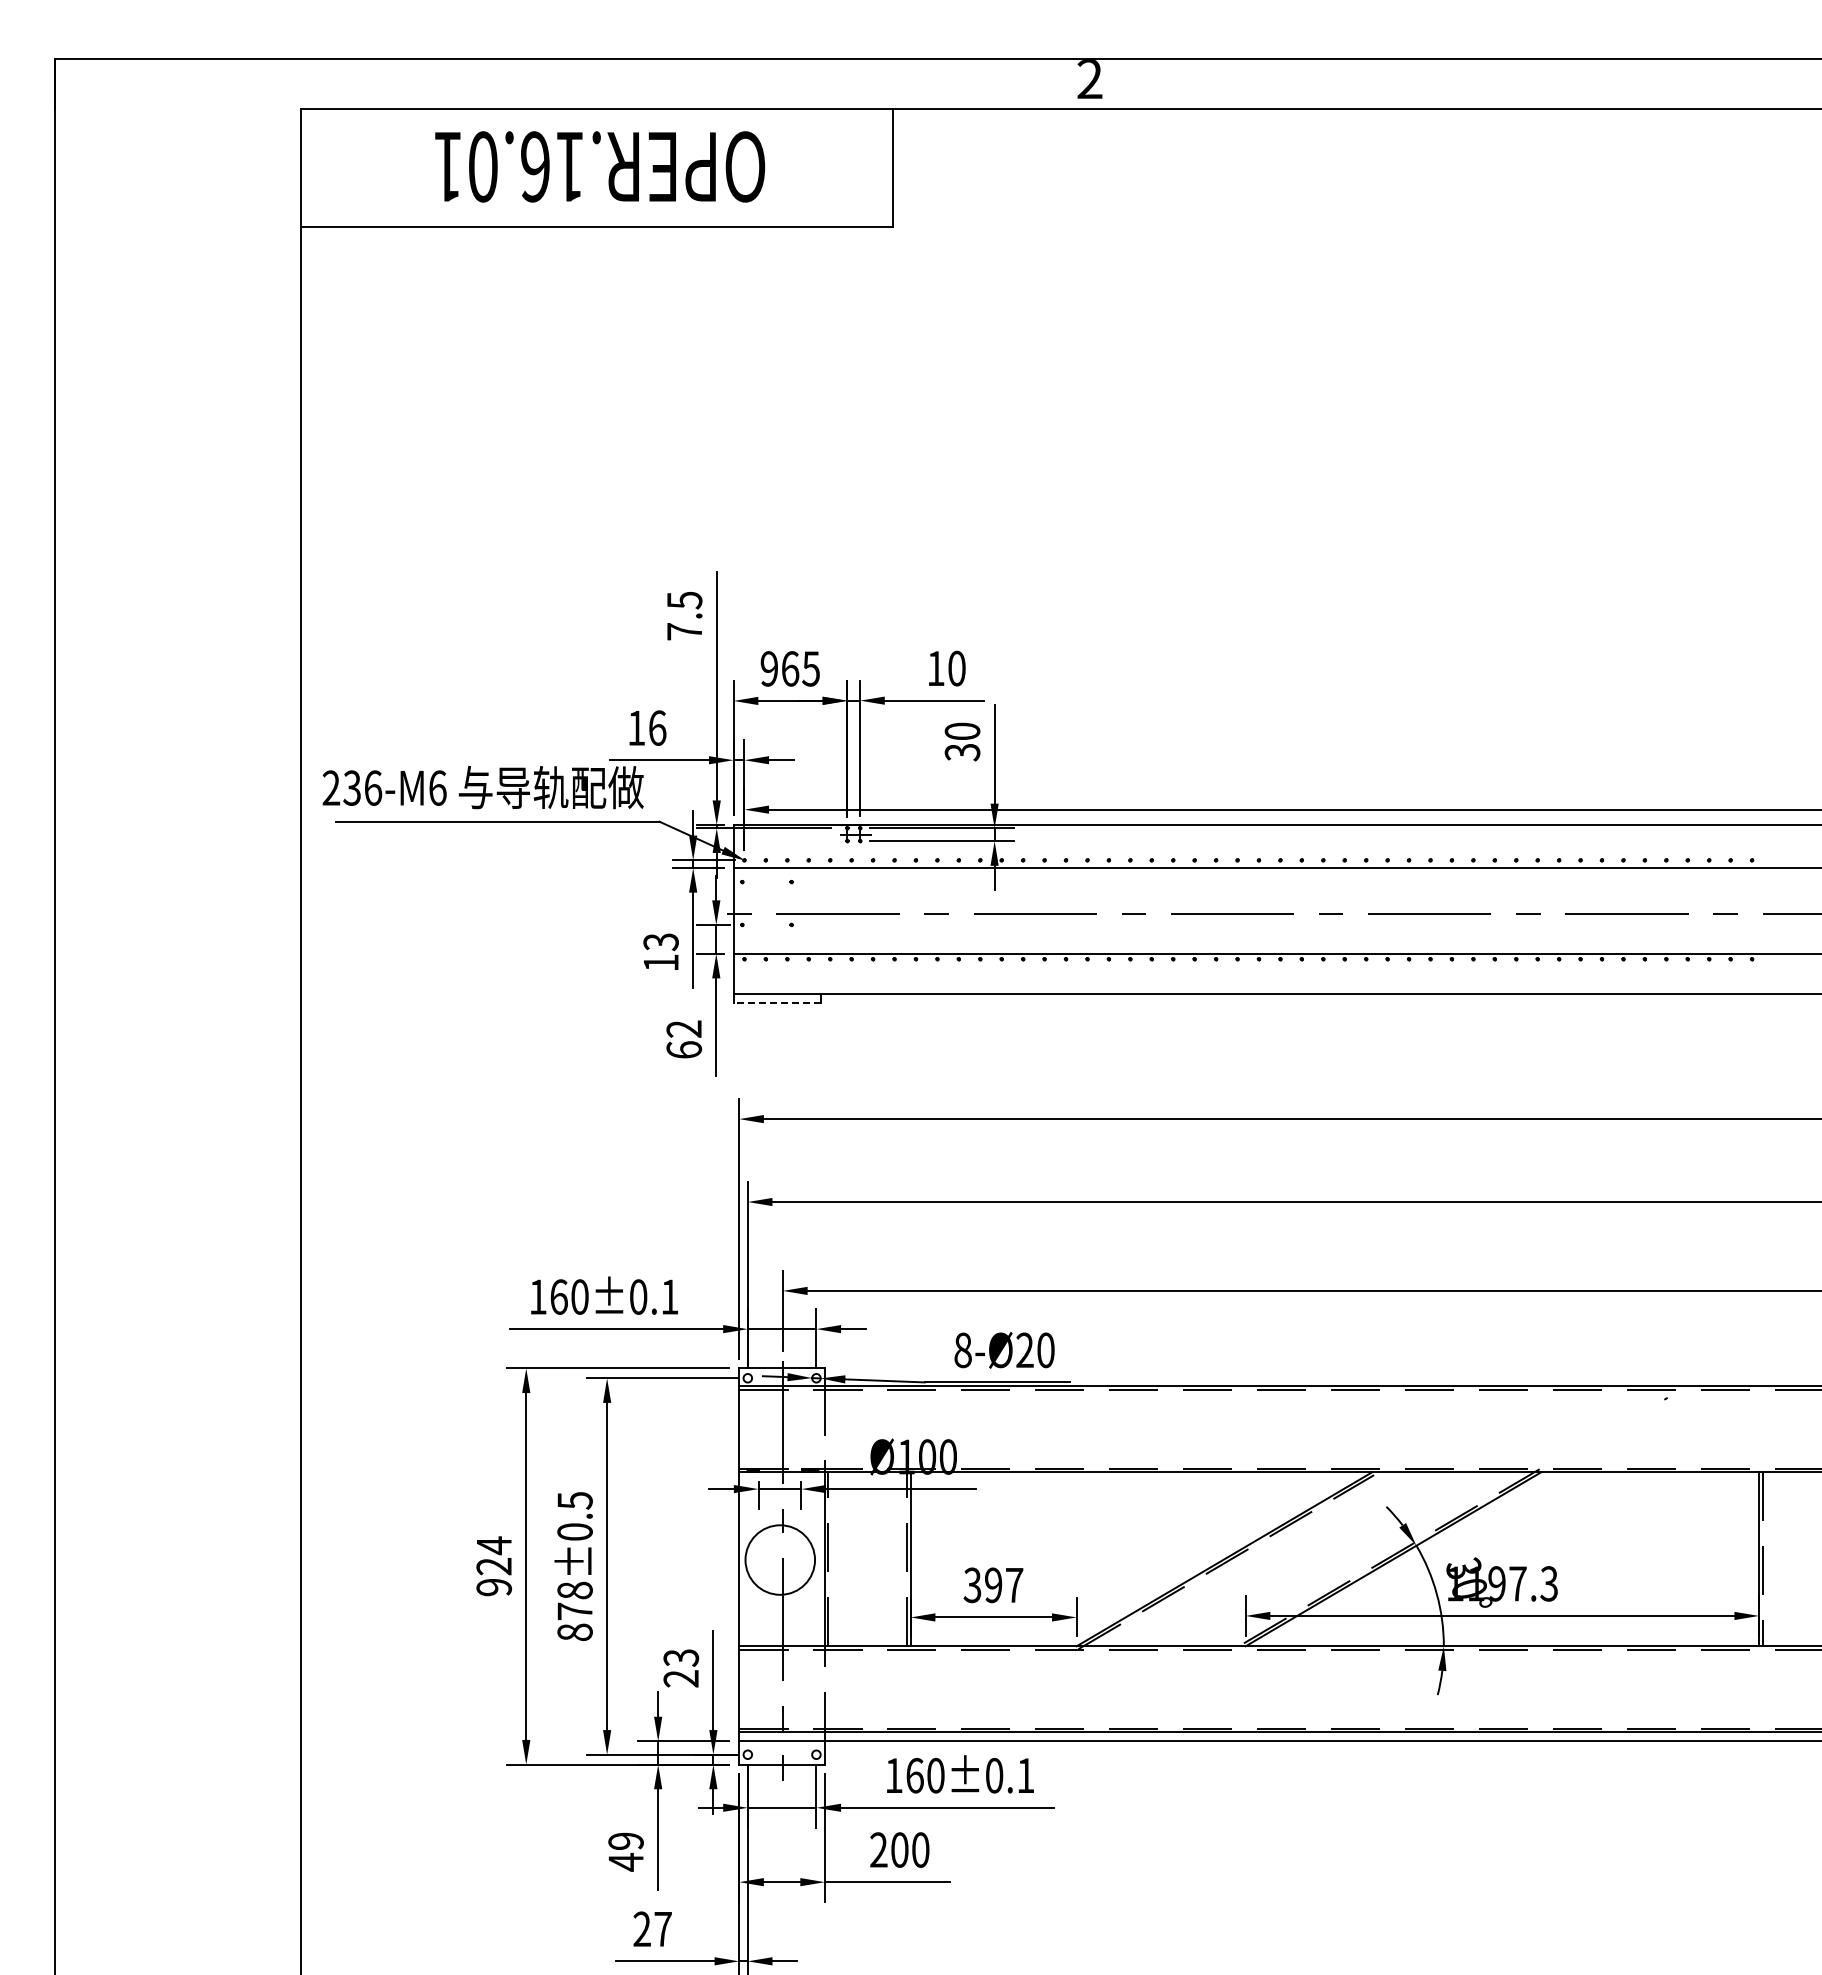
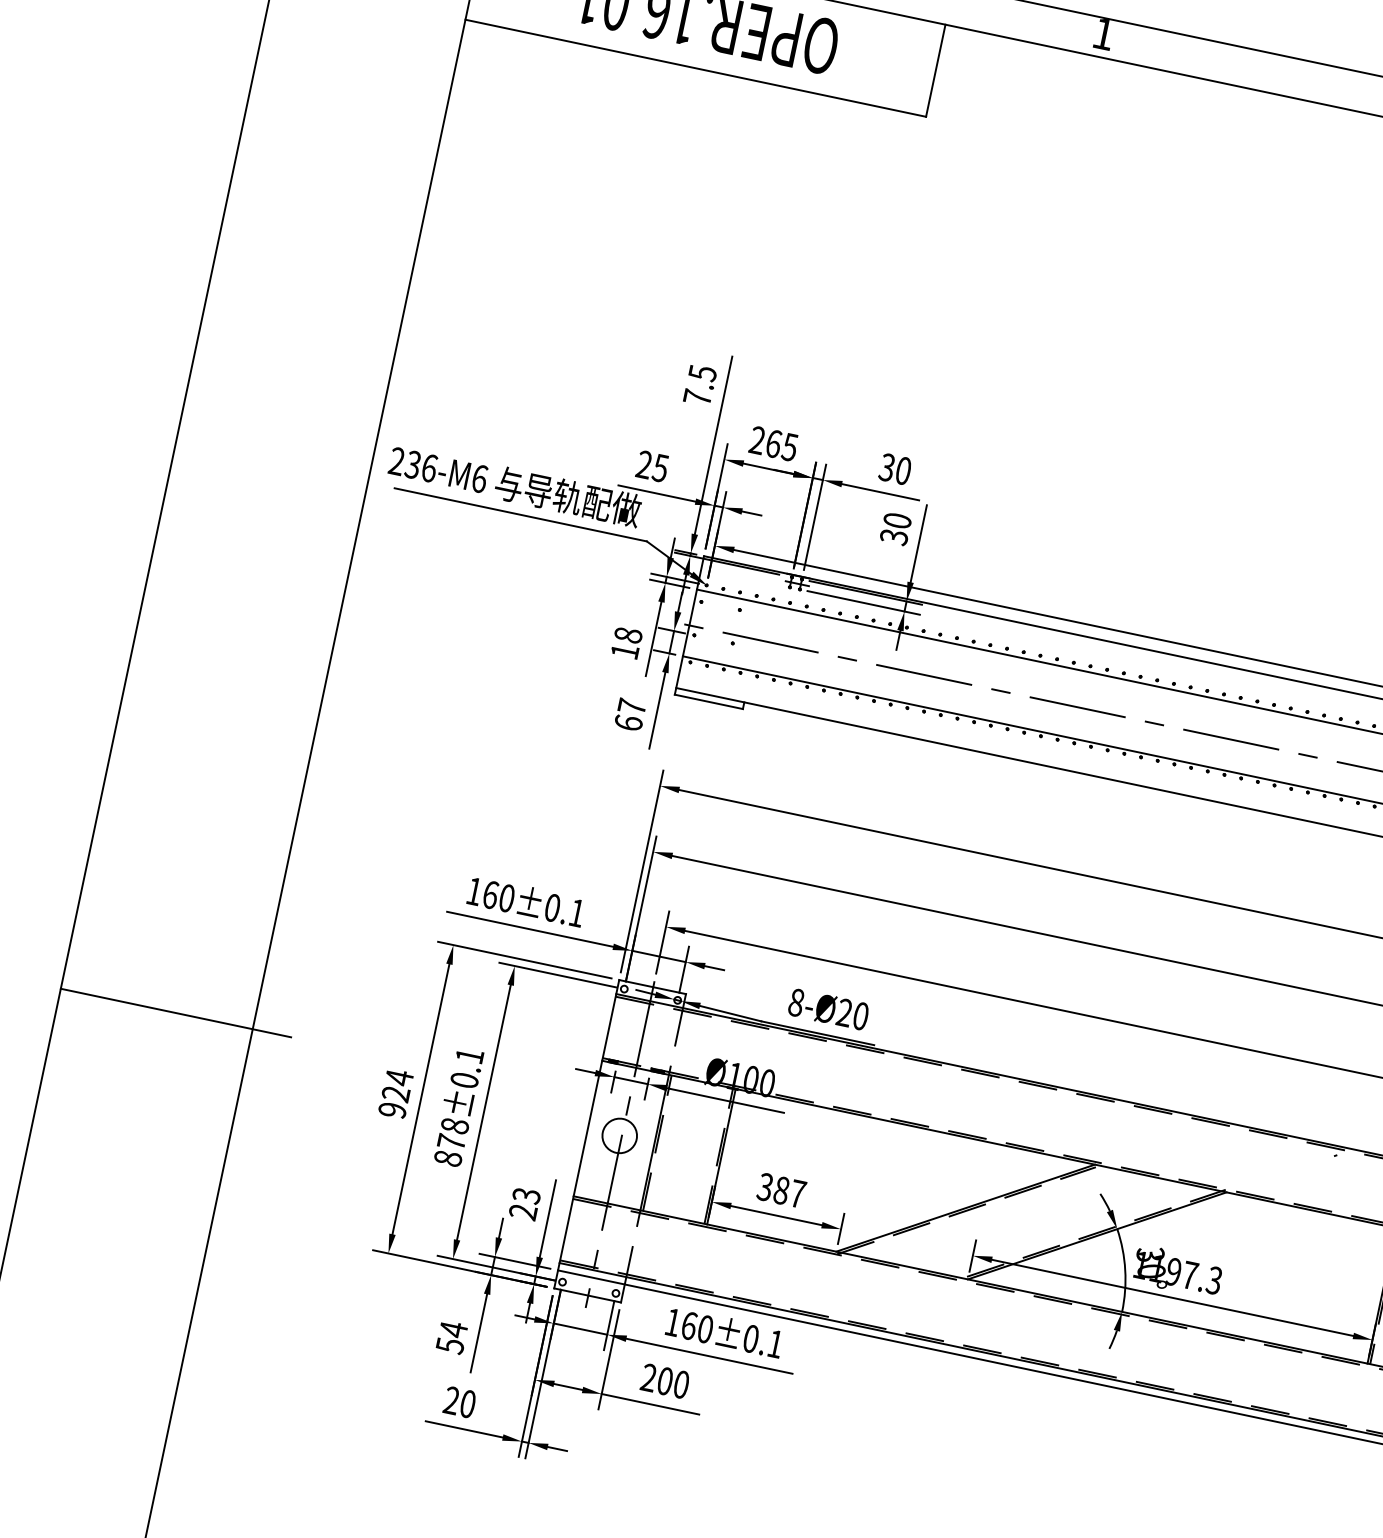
text: (1089, 79) -> (1103, 34), 2 -> 1
text: (769, 668) -> (757, 440), 965 -> 265
text: (935, 668) -> (886, 467), 10 -> 30
text: (647, 727) -> (652, 466), 16 -> 25
text: (660, 942) -> (627, 635), 13 -> 18
line: (777, 1003) -> (708, 702), dashed -> solid
text: (683, 1028) -> (631, 706), 62 -> 67
text: (574, 1500) -> (469, 1055), ±0.5 -> ±0.1
line: (202, 1523) -> (175, 1012), added
circle: (780, 1559) -> (620, 1135), size x0.62
text: (993, 1585) -> (781, 1190), 397 -> 387
text: (625, 1851) -> (451, 1337), 49 -> 54
text: (662, 1929) -> (467, 1404), 27 -> 20

